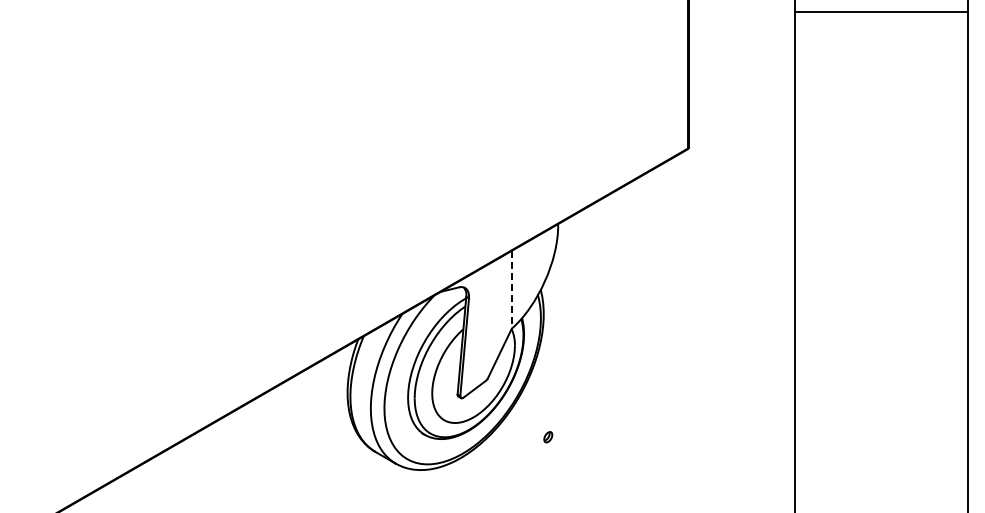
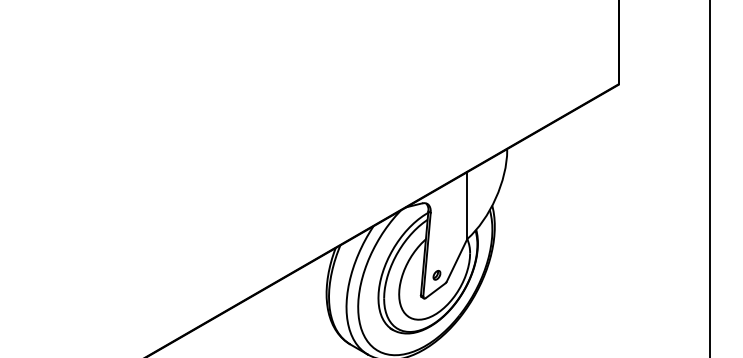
line: (511, 289) -> (467, 205), dashed -> solid
part: (548, 437) -> (437, 275), moved

